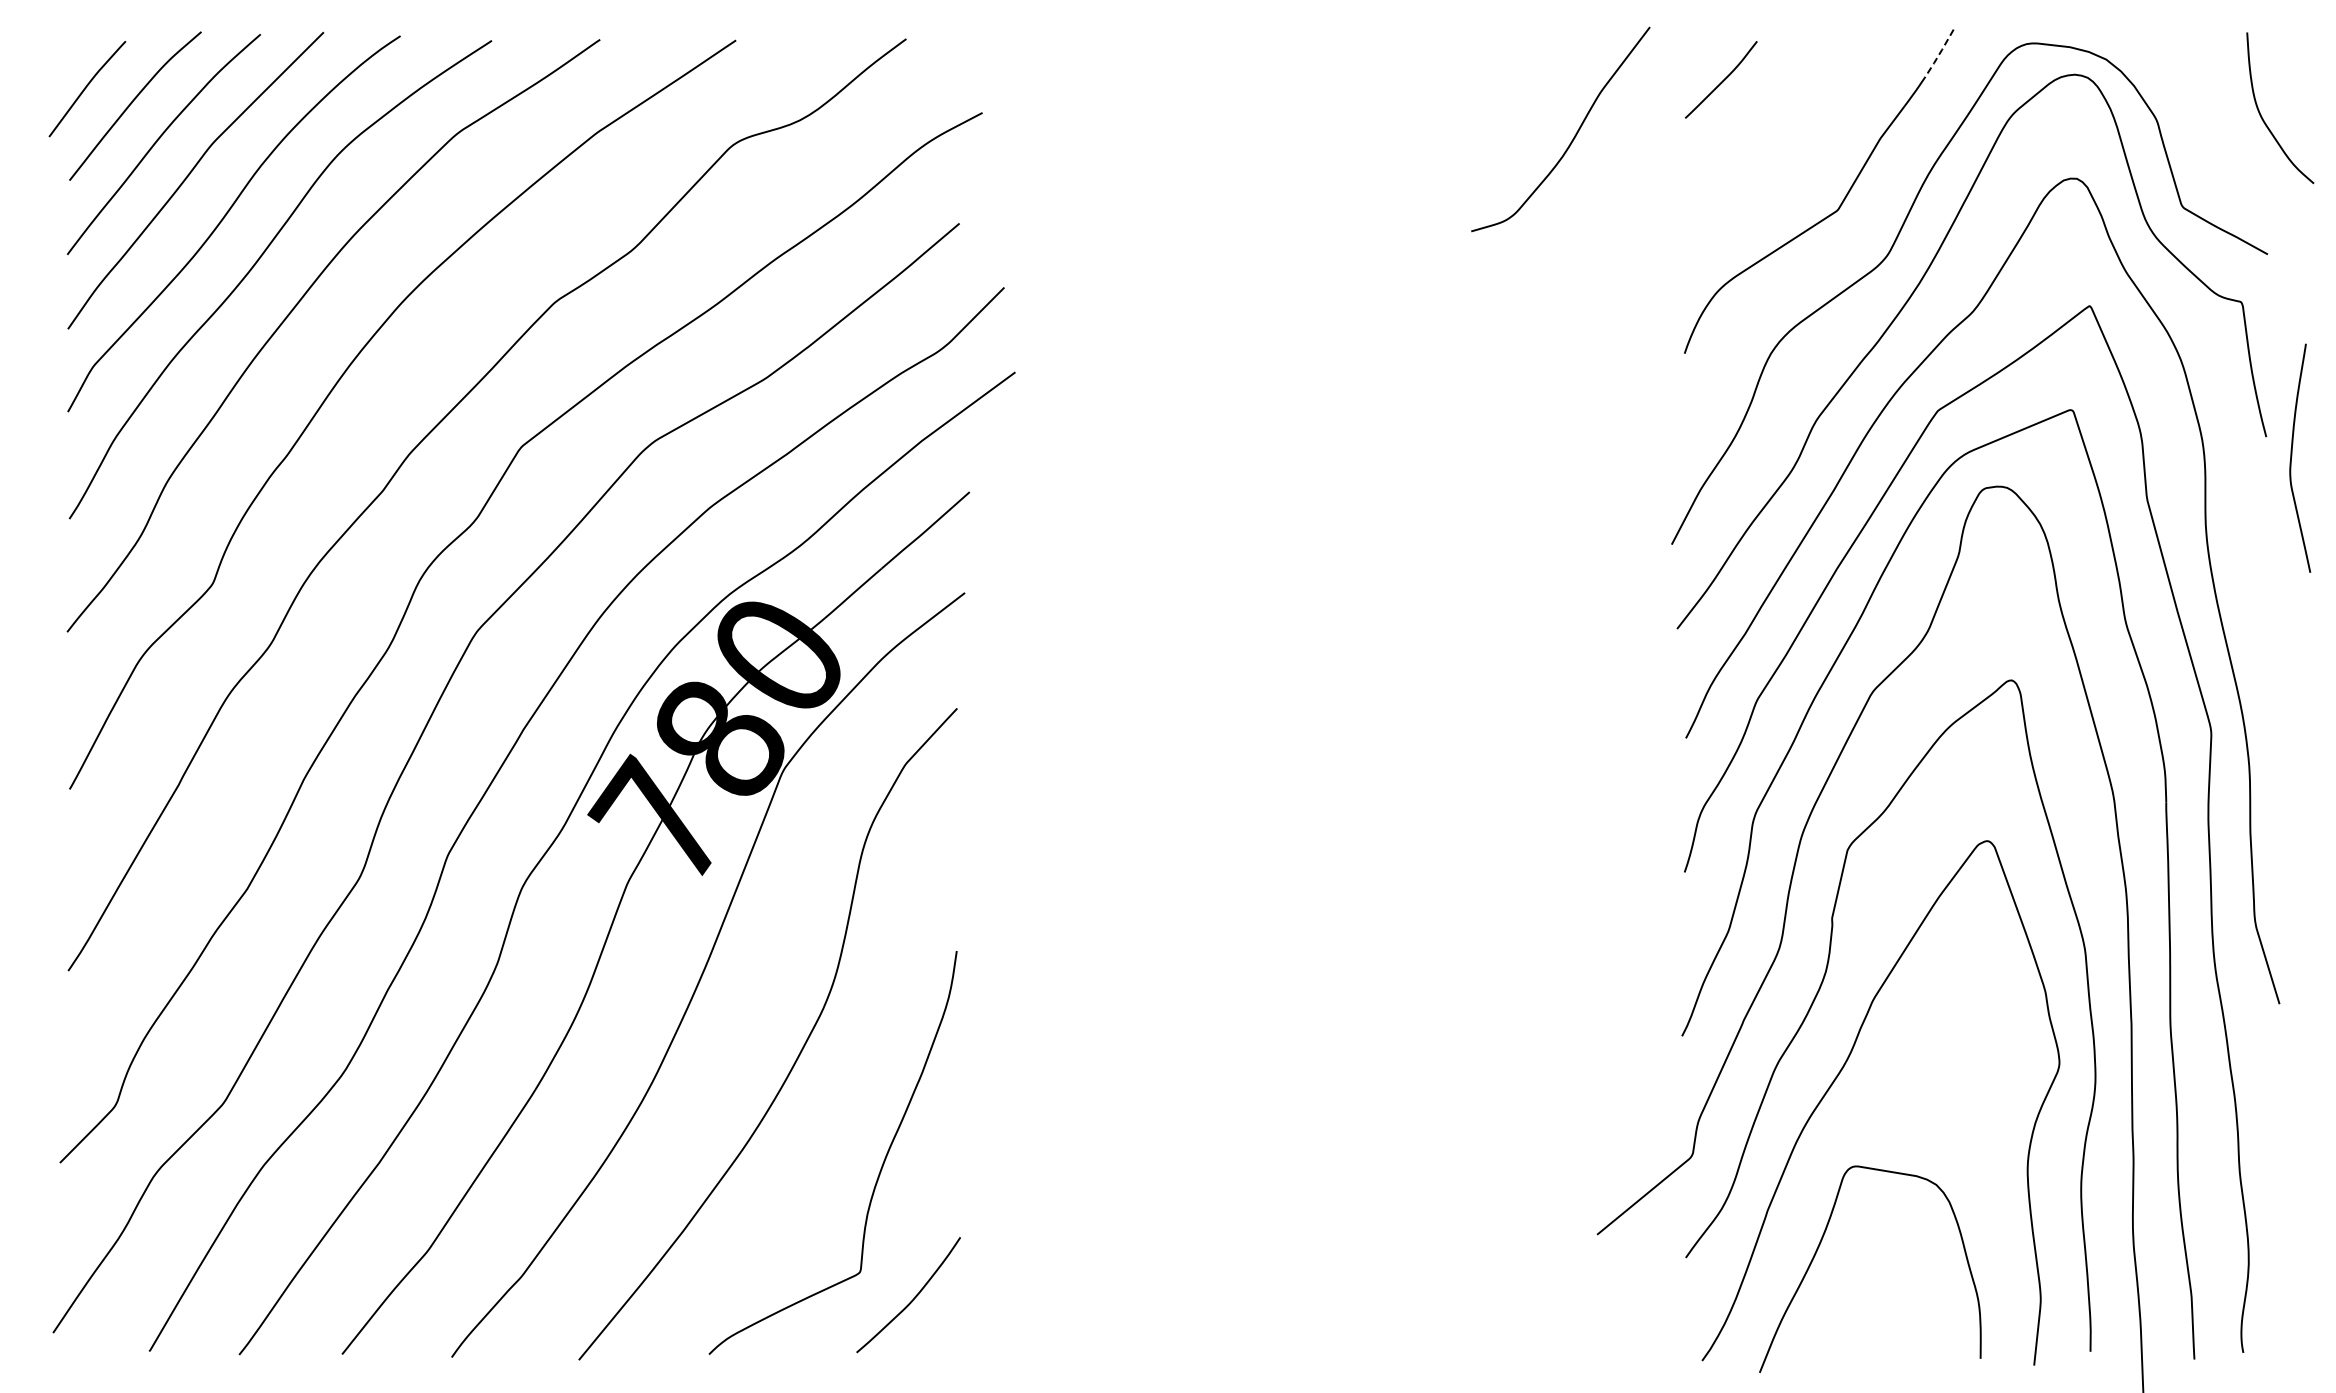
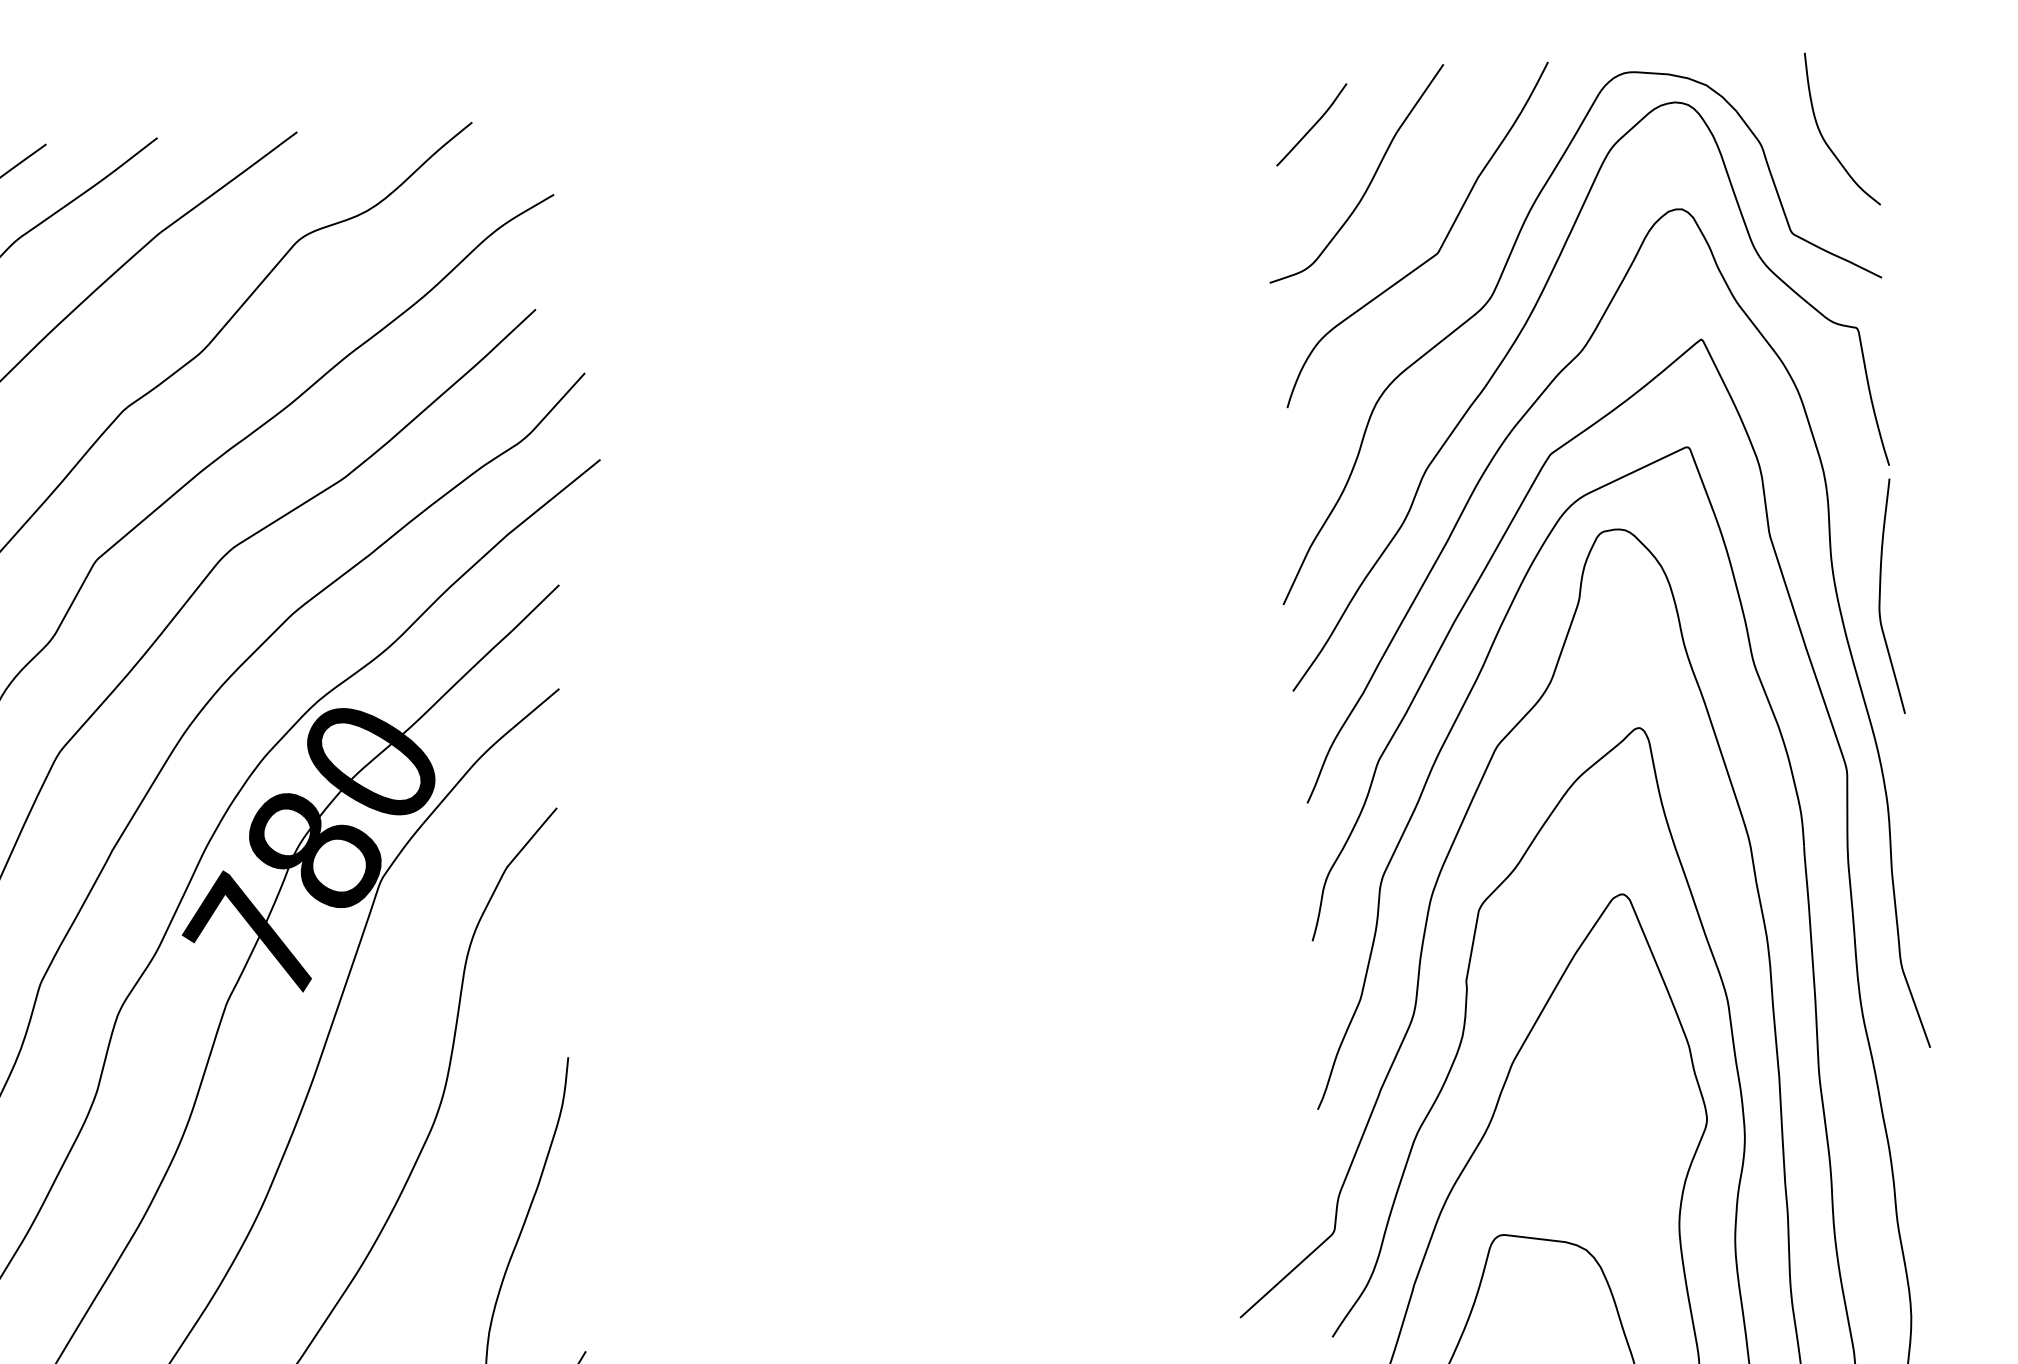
line: (1940, 53) -> (1535, 87), dashed -> solid
curve: (2262, 116) -> (1824, 138), moved
curve: (1574, 135) -> (1371, 179), moved
curve: (2292, 456) -> (1881, 595), moved

